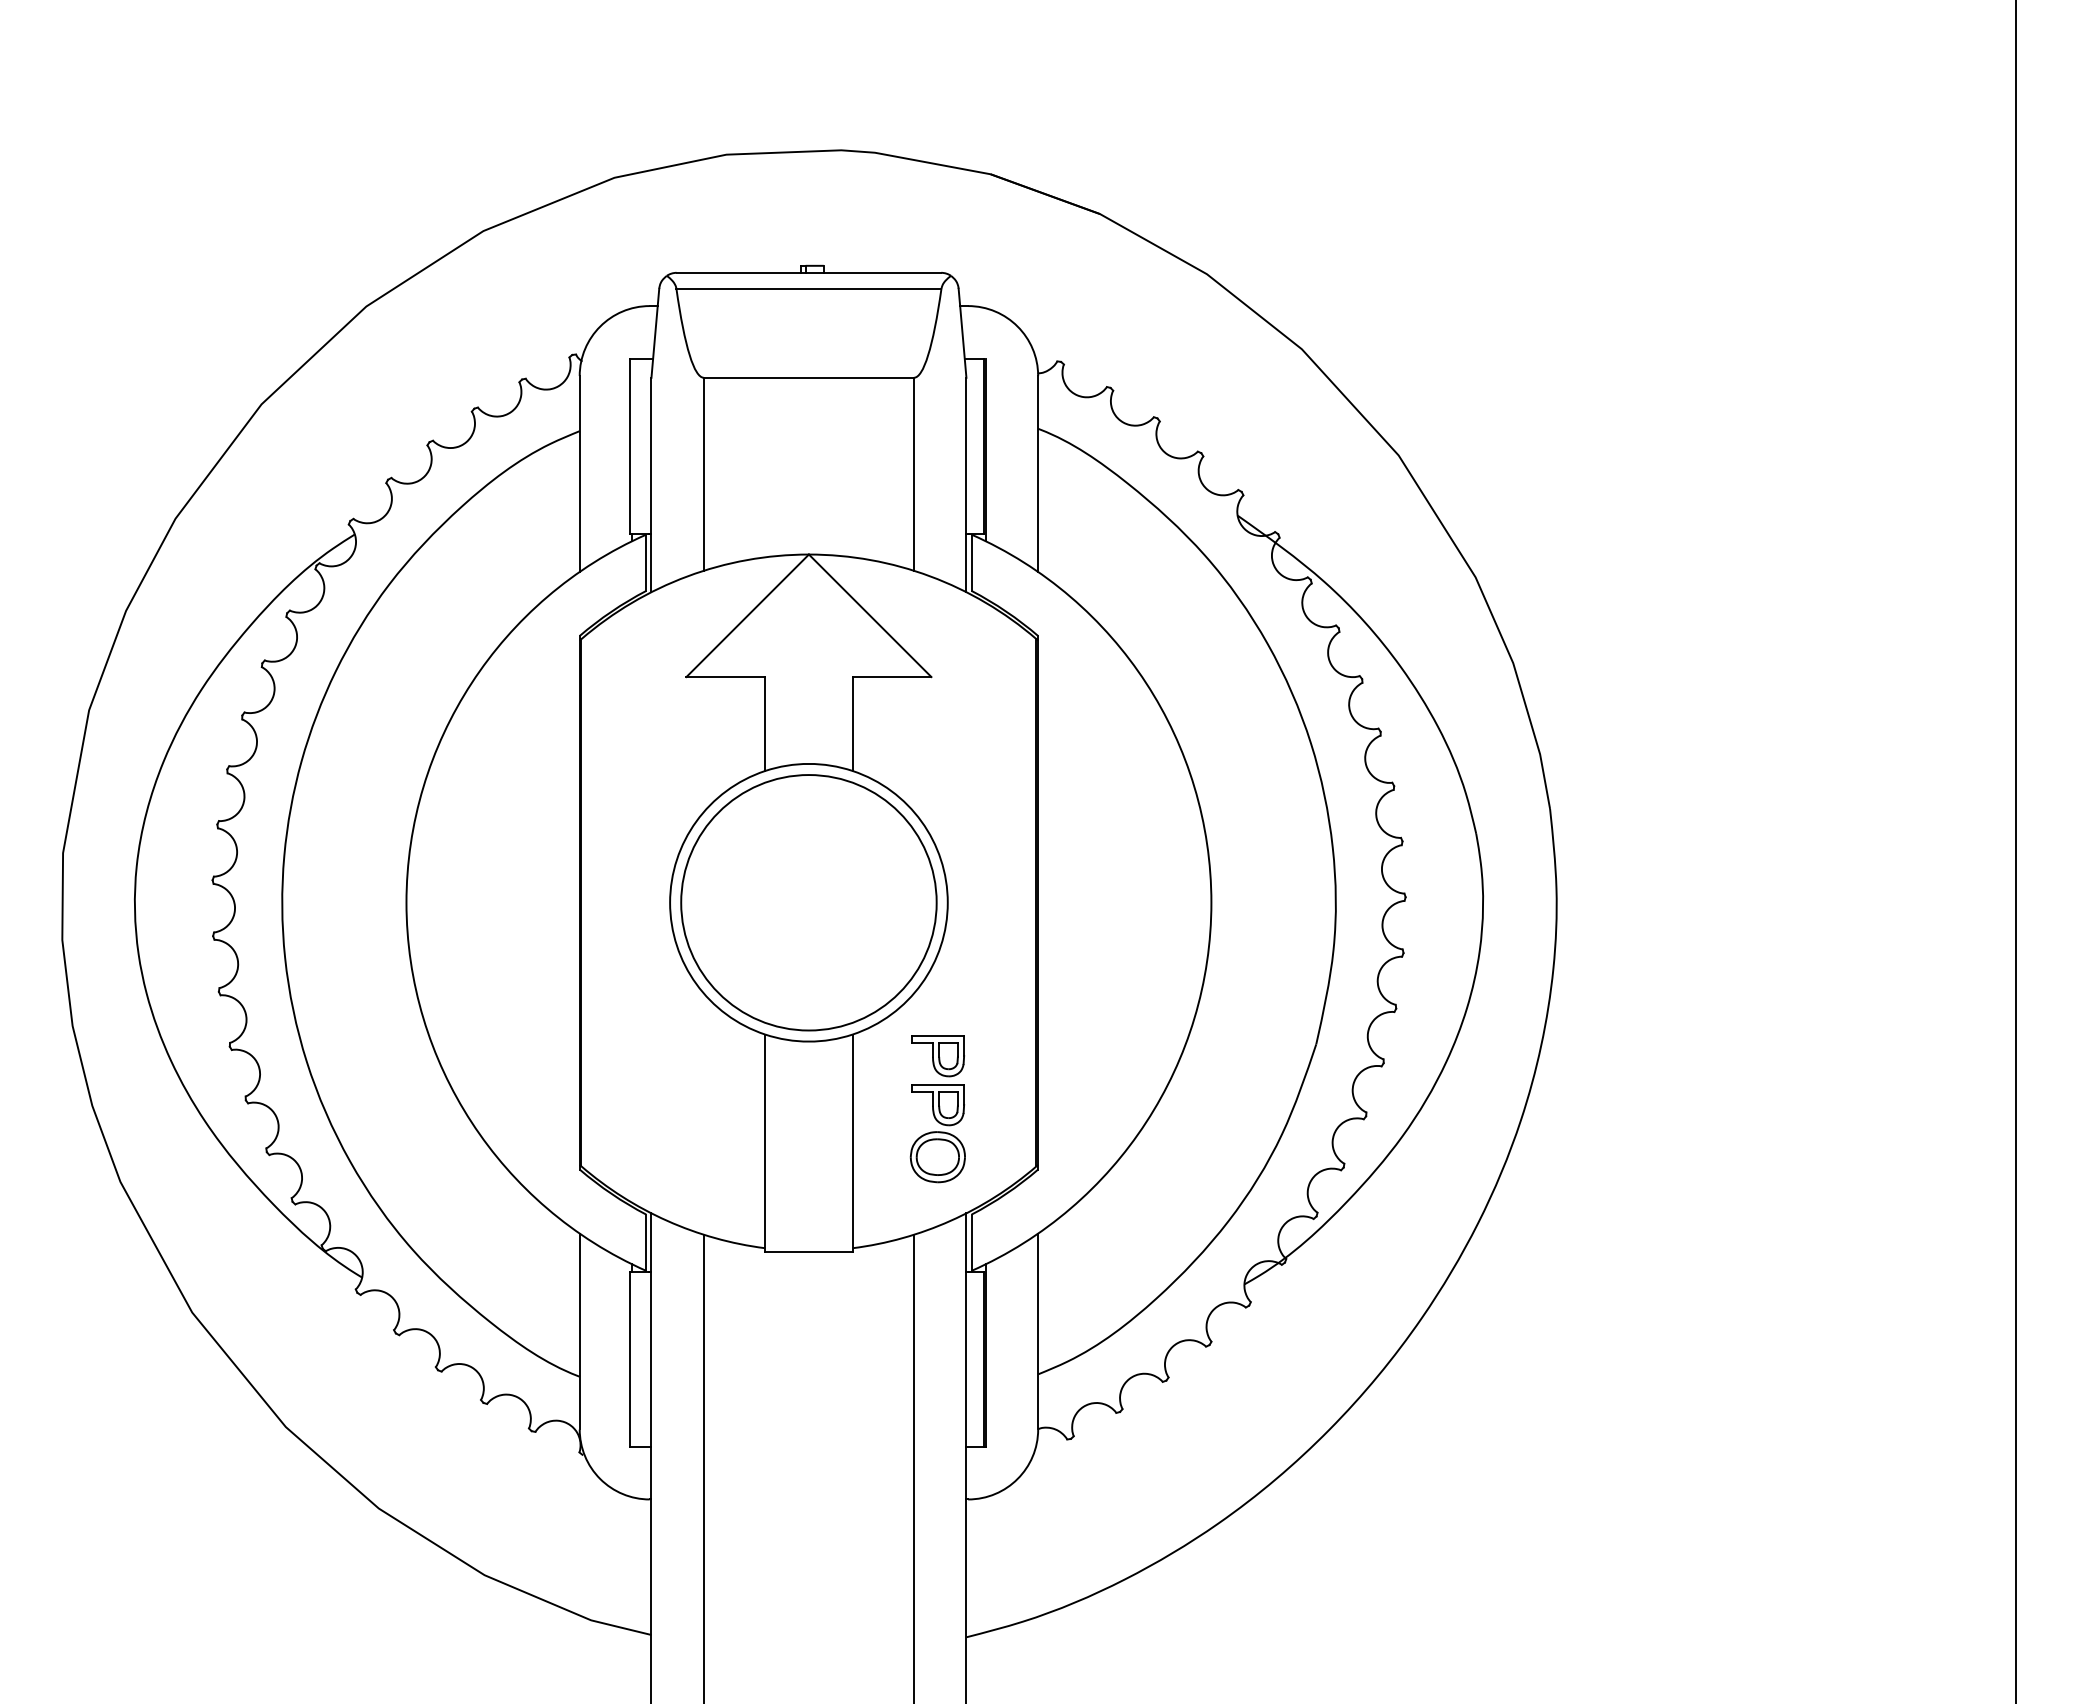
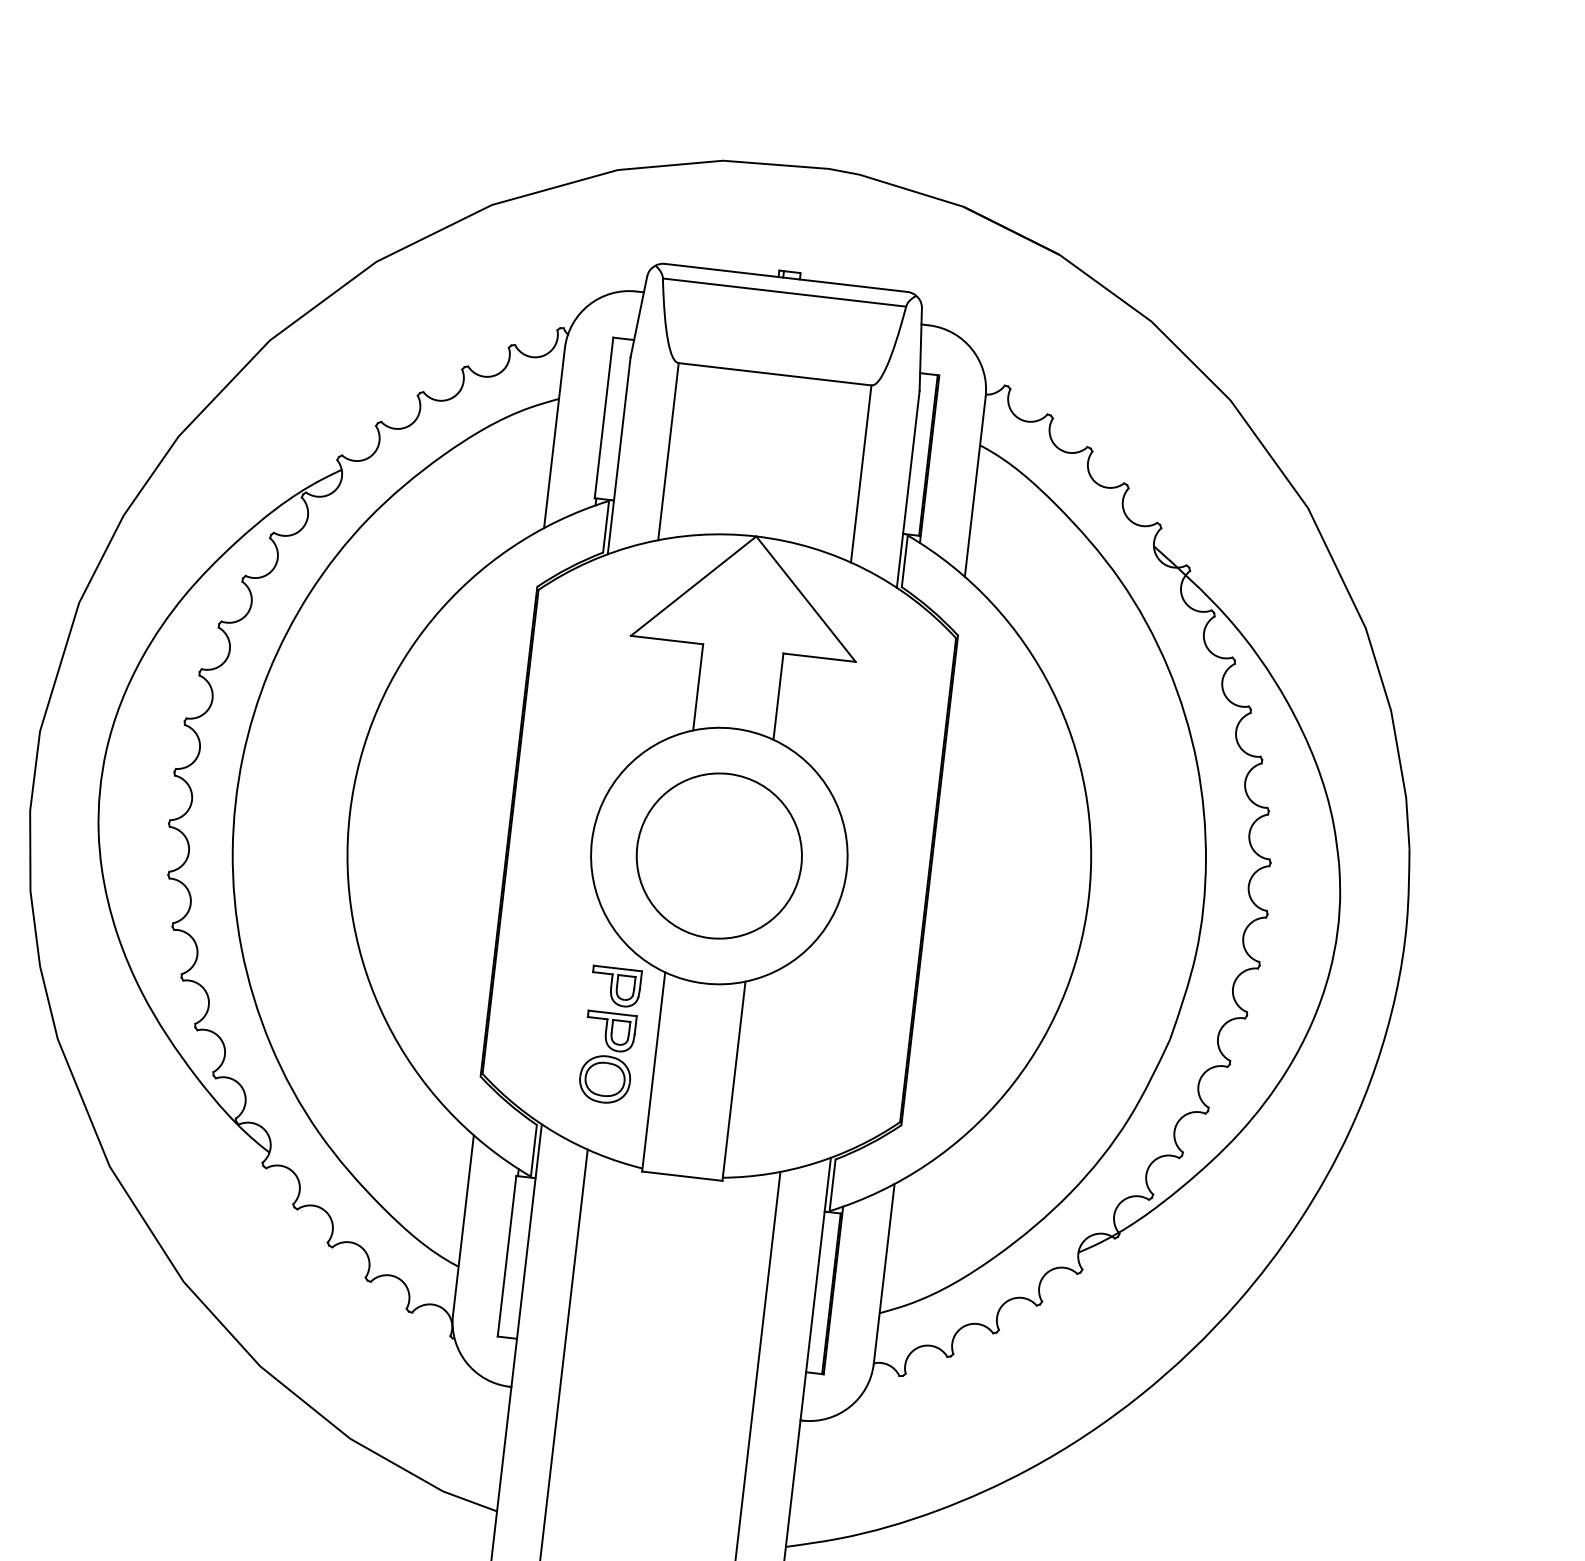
circle: (808, 902) -> (718, 855), size x0.7
part: (937, 1109) -> (609, 1035), moved

